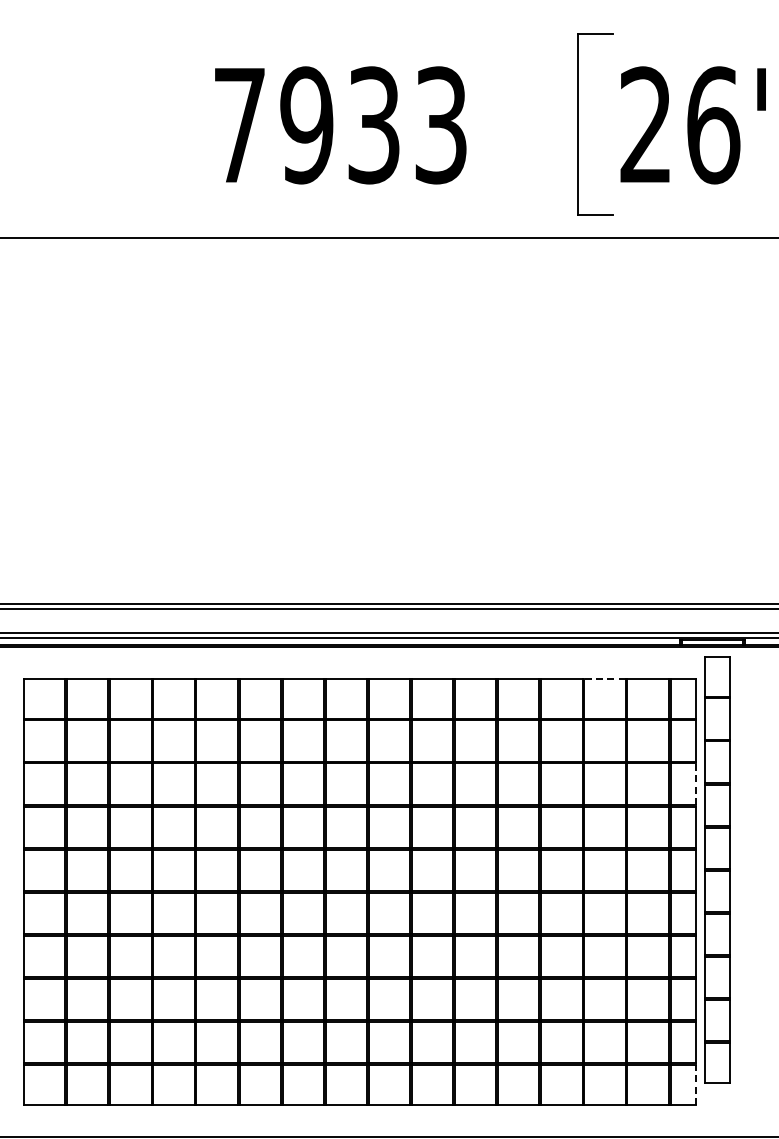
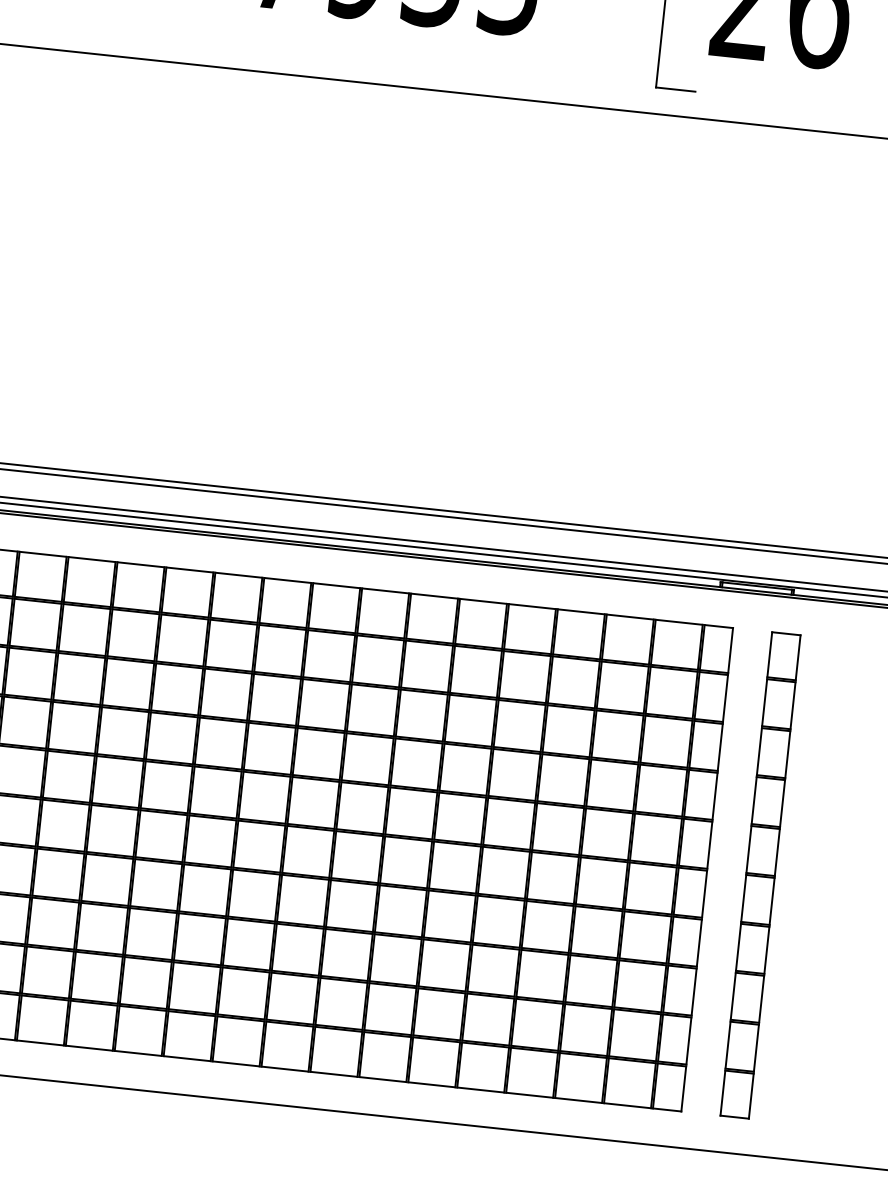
line: (604, 678) -> (629, 616), dashed -> solid
line: (695, 784) -> (720, 747), dashed -> solid
part: (717, 869) -> (760, 875), moved
line: (695, 1085) -> (683, 1089), dashed -> solid

